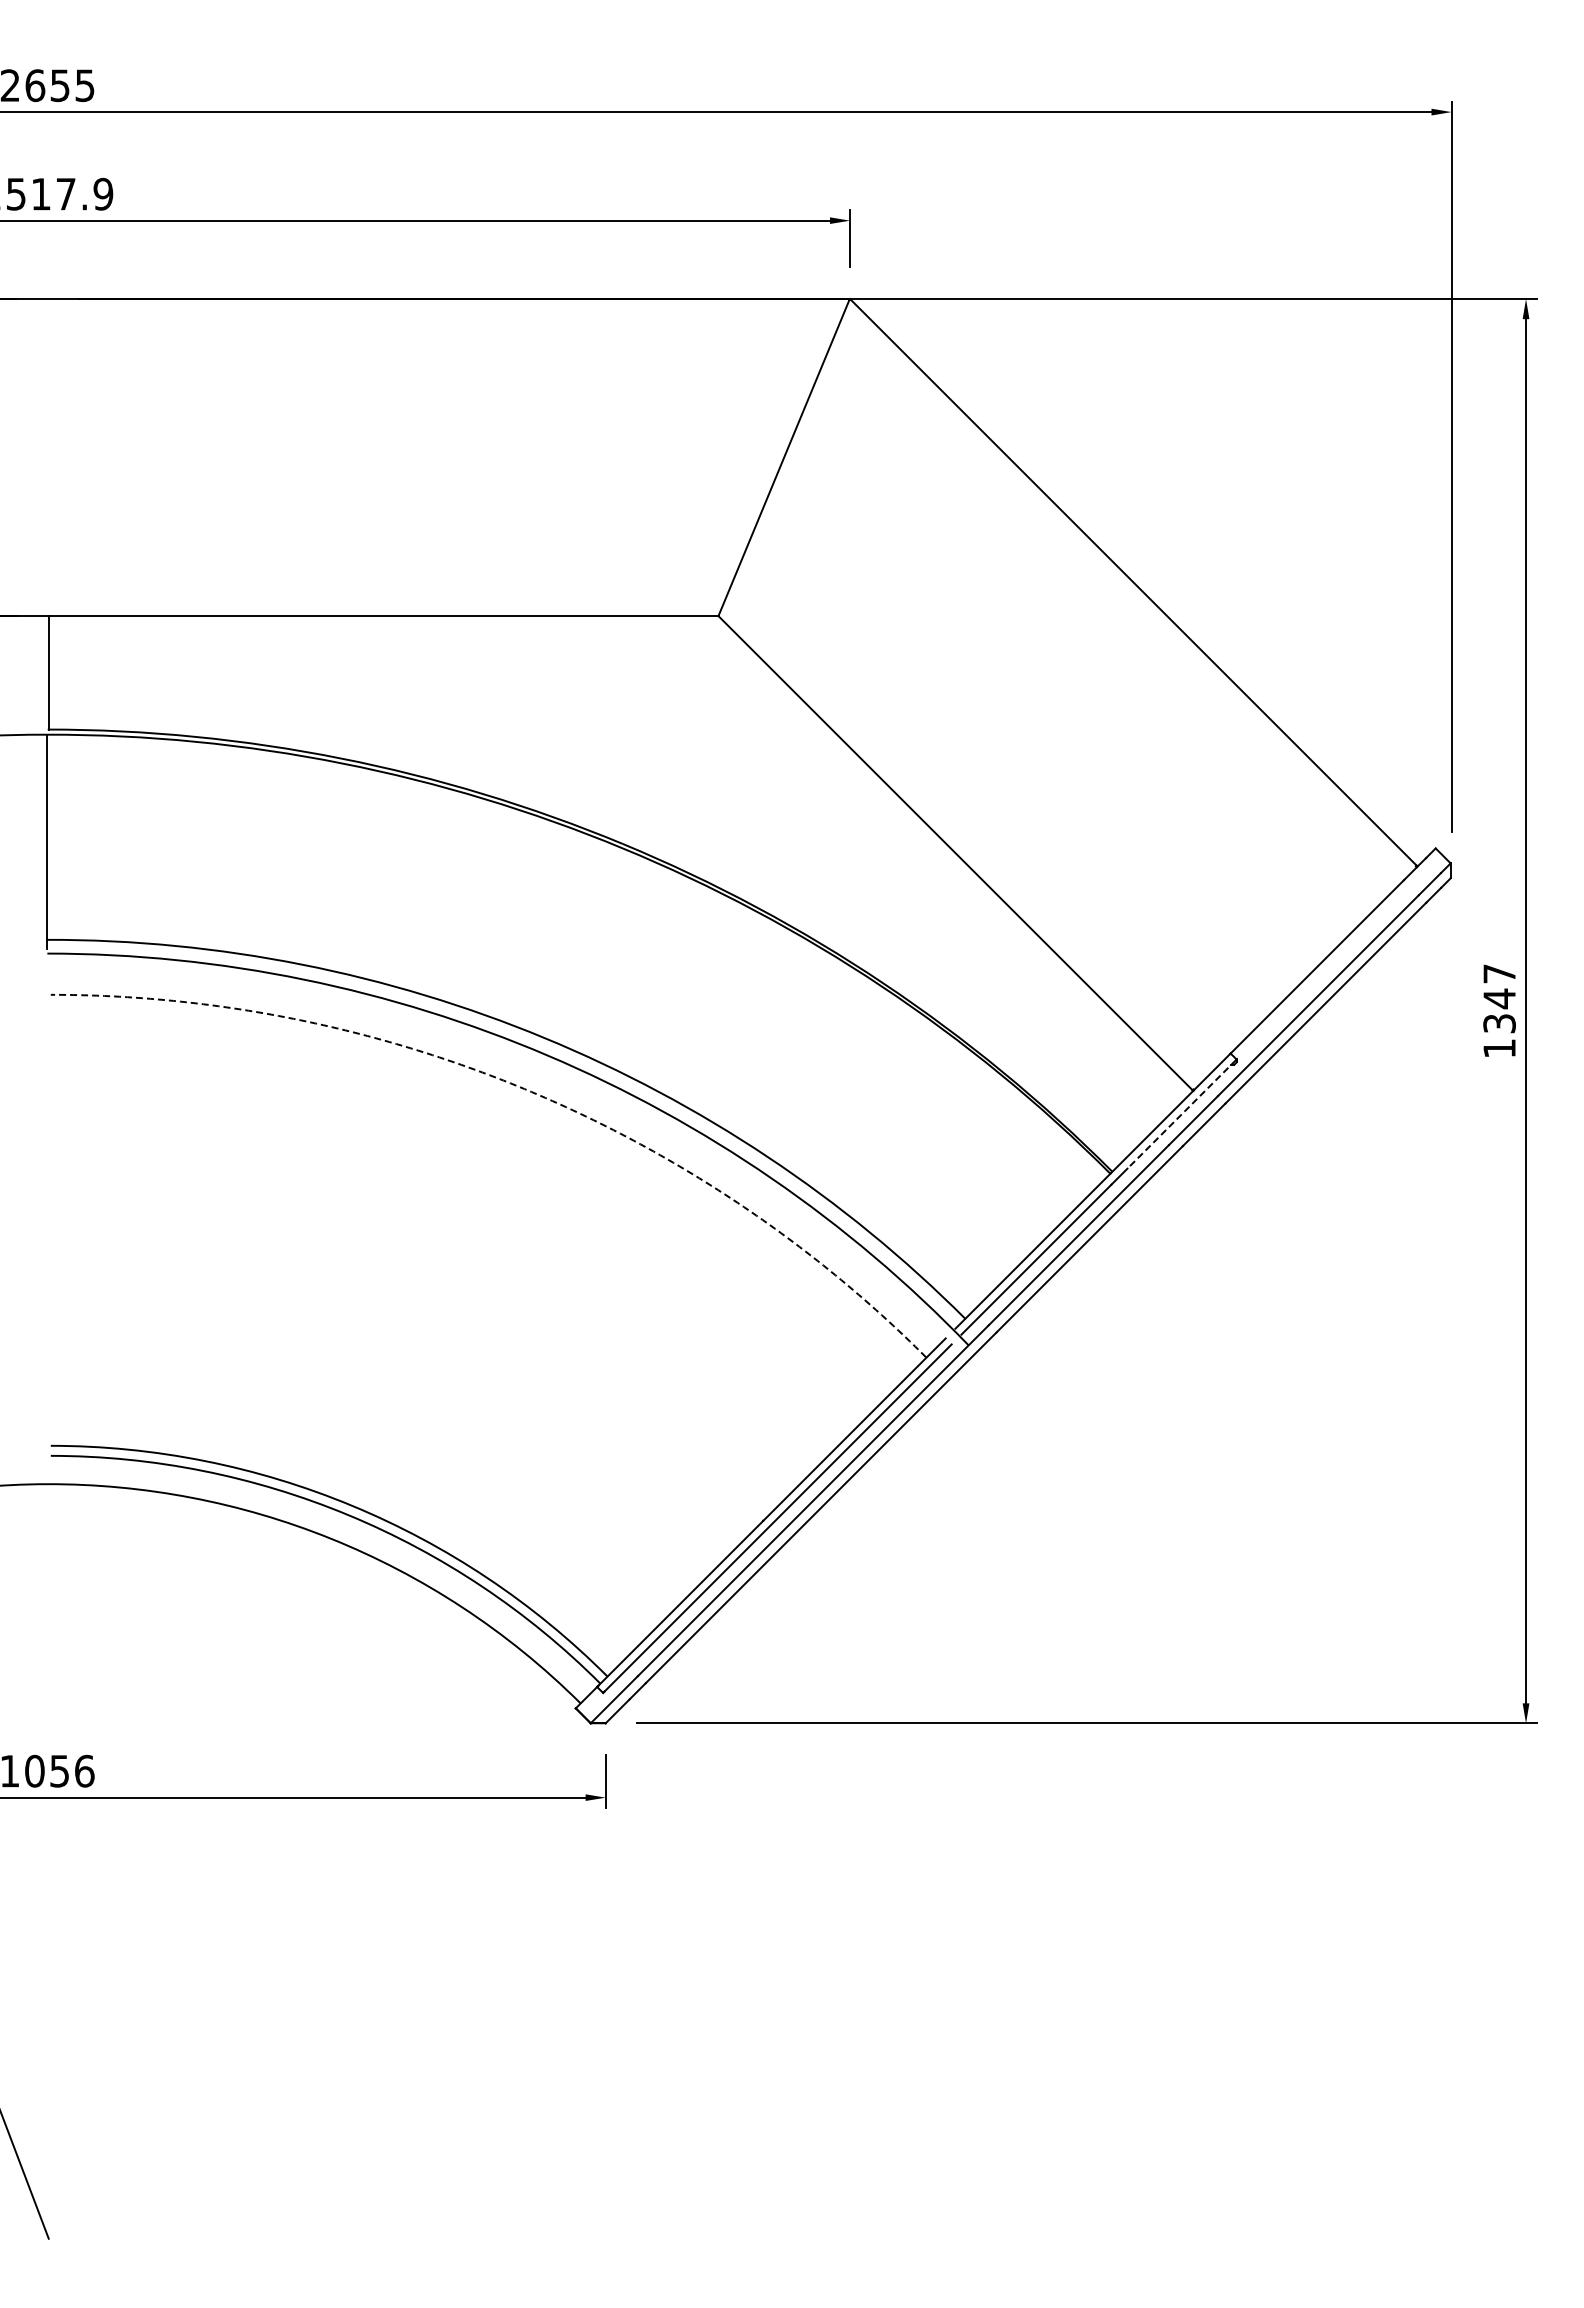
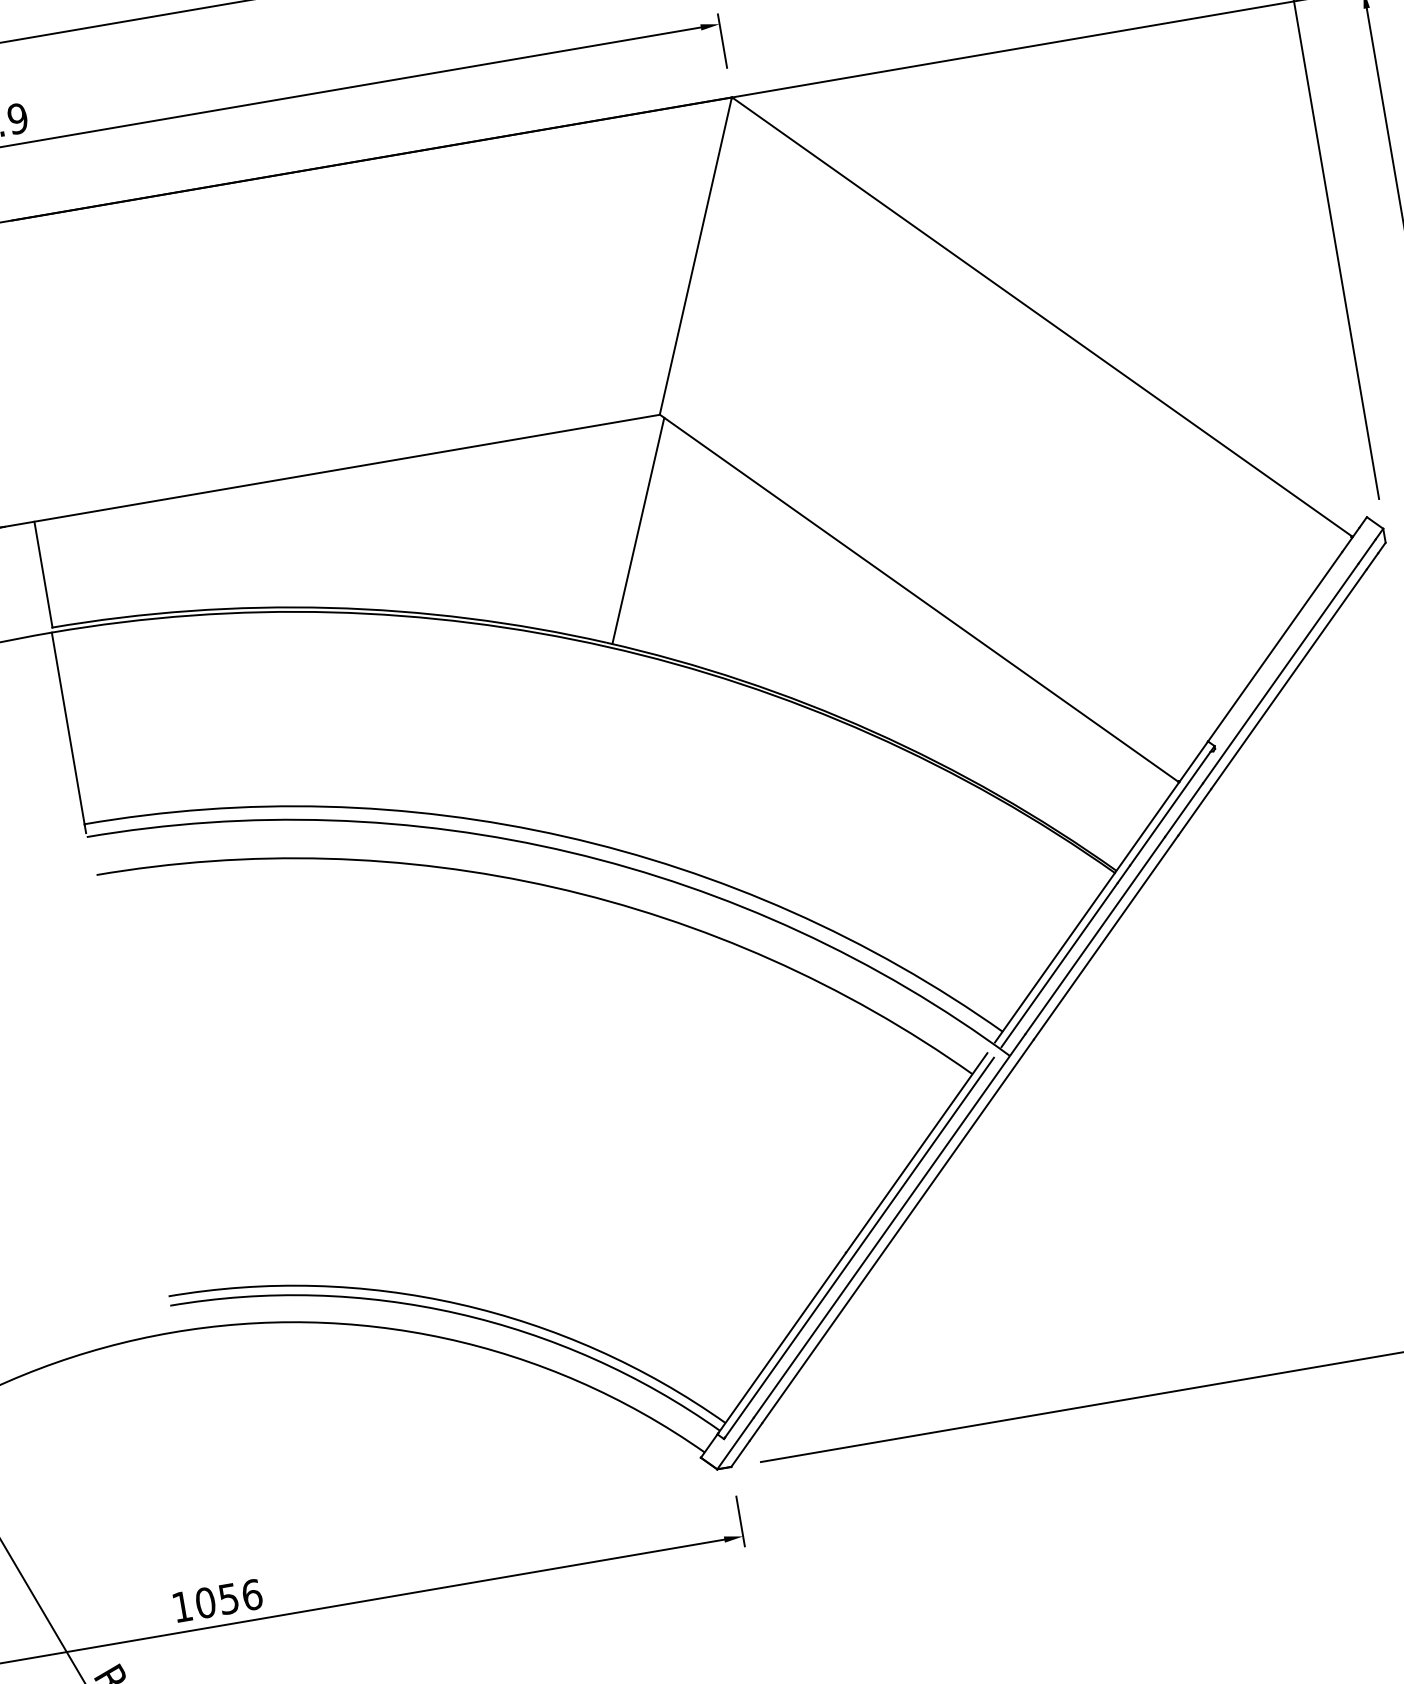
line: (675, 733) -> (638, 531), added
arc: (524, 1089) -> (554, 887), dashed -> solid
line: (1181, 1114) -> (1171, 806), dashed -> solid

